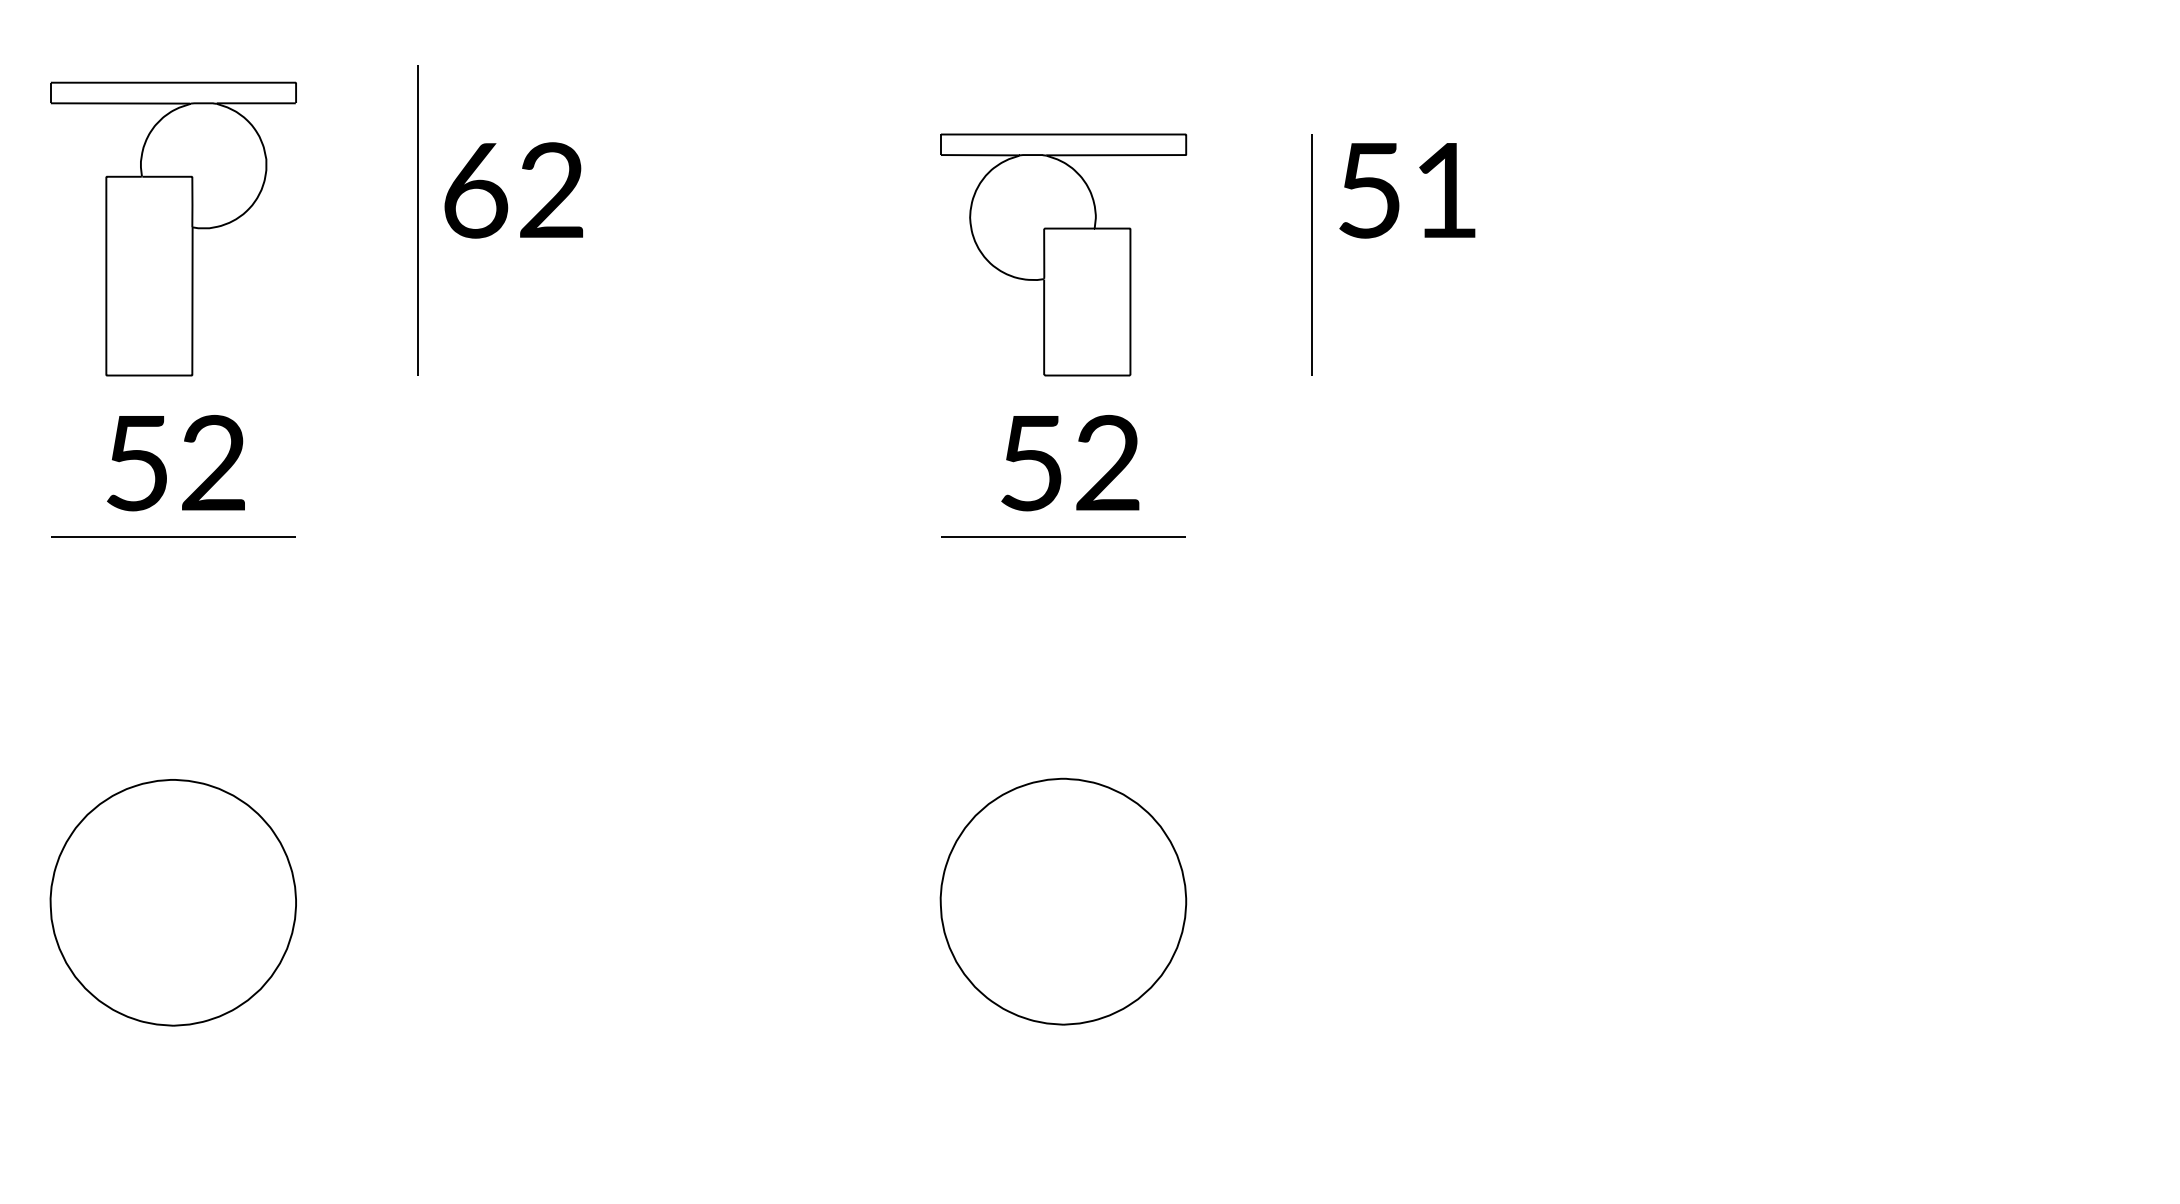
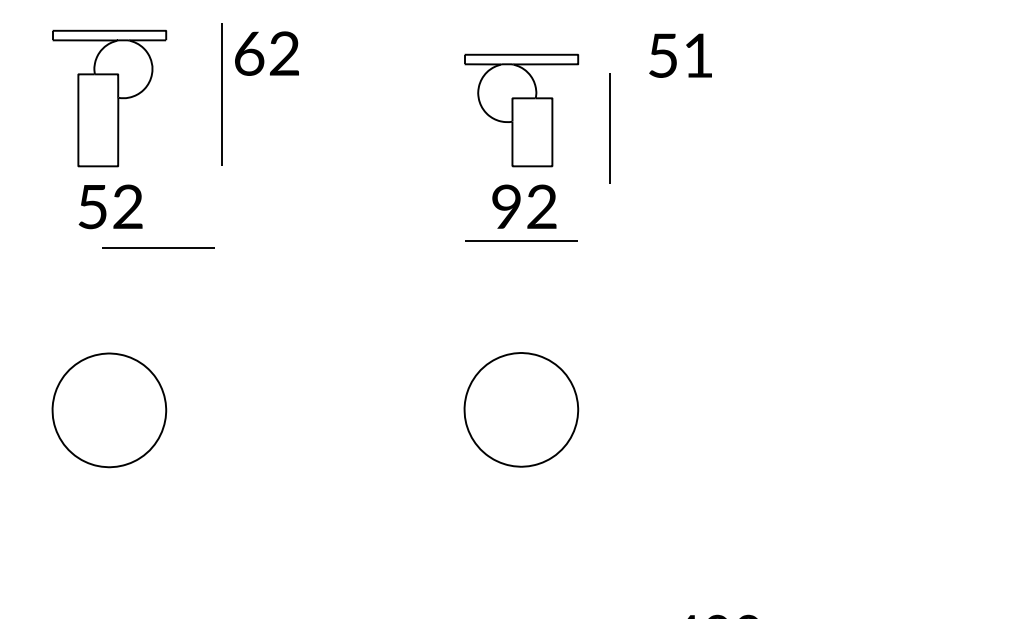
text: (512, 190) -> (266, 53), moved
text: (1407, 190) -> (680, 55), moved
line: (1310, 254) -> (609, 128), moved
text: (1031, 462) -> (506, 206), 52 -> 92
line: (173, 535) -> (158, 247), moved

